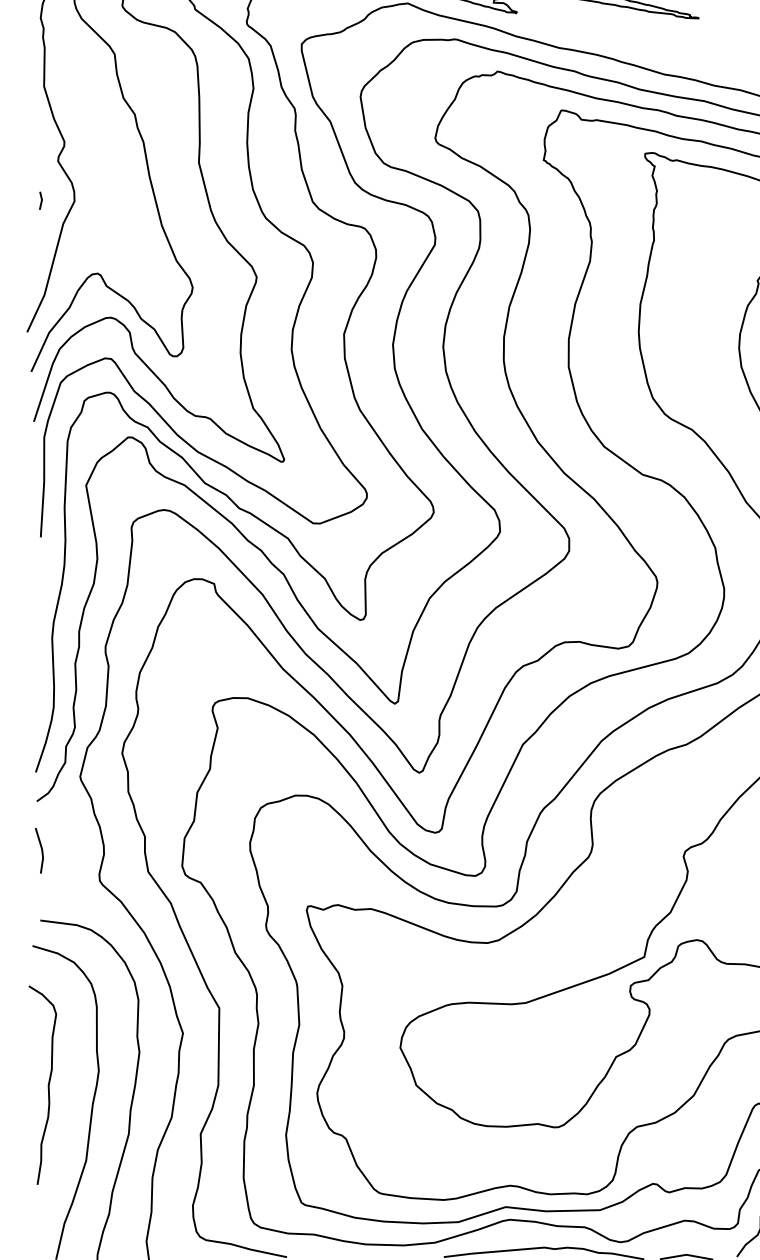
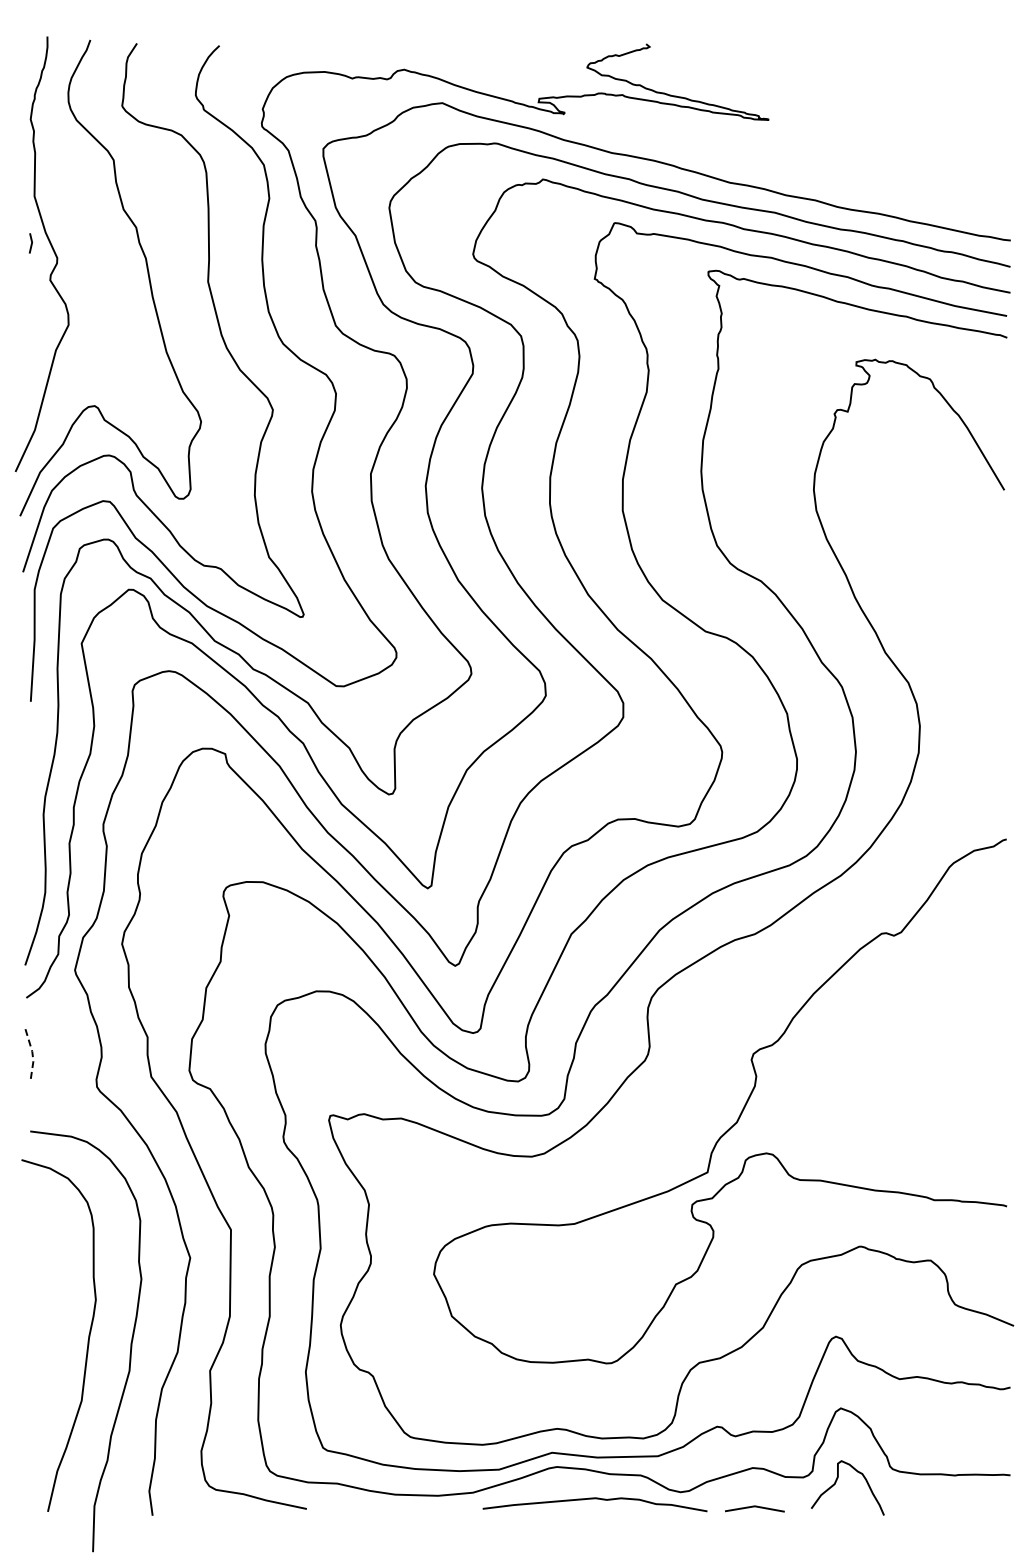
line: (41, 200) -> (31, 243), moved
line: (42, 850) -> (32, 1052), solid -> dashed
curve: (47, 1084) -> (38, 1315), removed

